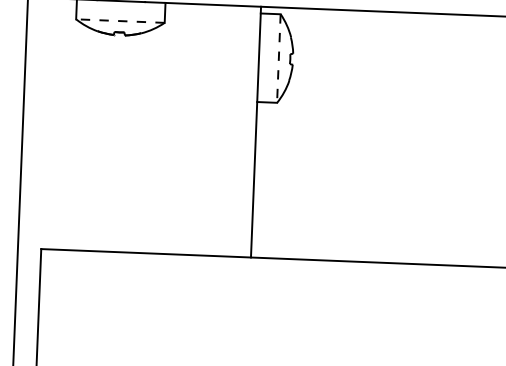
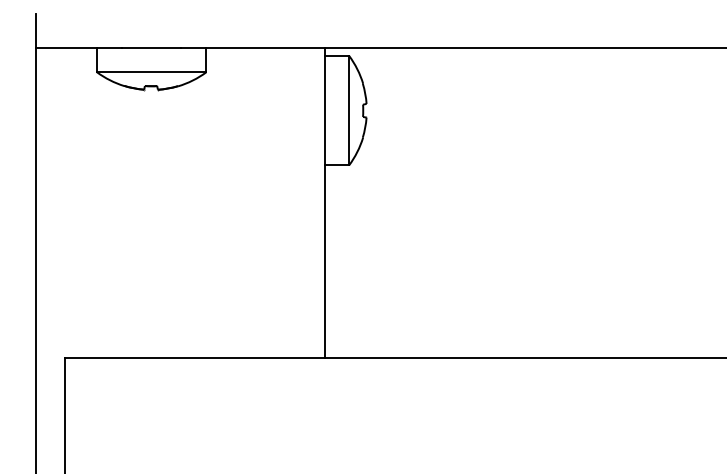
line: (120, 21) -> (151, 72), dashed -> solid
line: (279, 58) -> (349, 110), dashed -> solid

